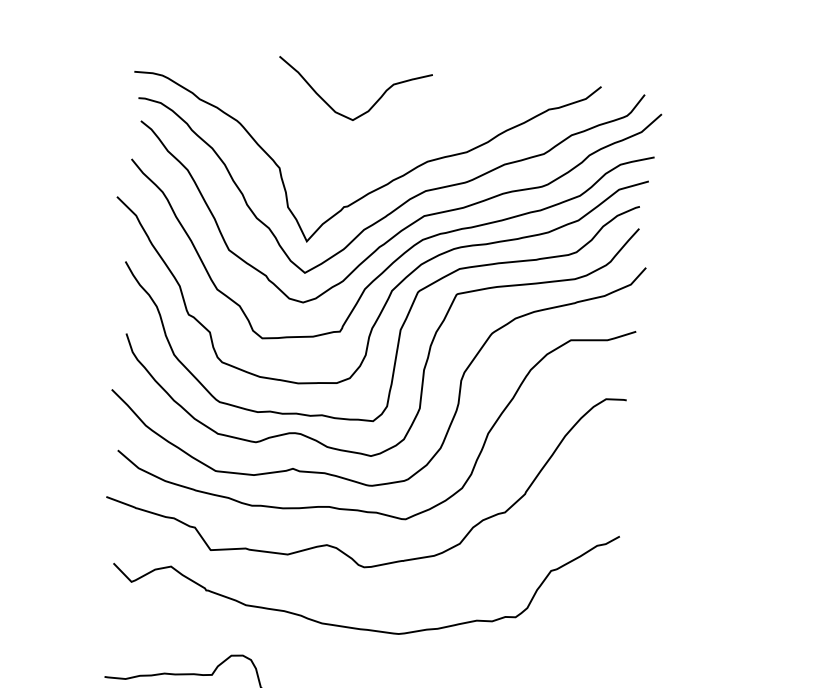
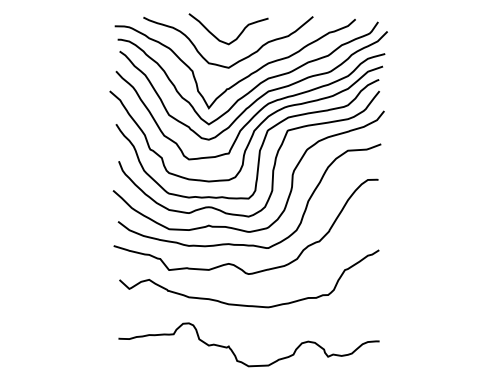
curve: (369, 152) -> (238, 60), added

